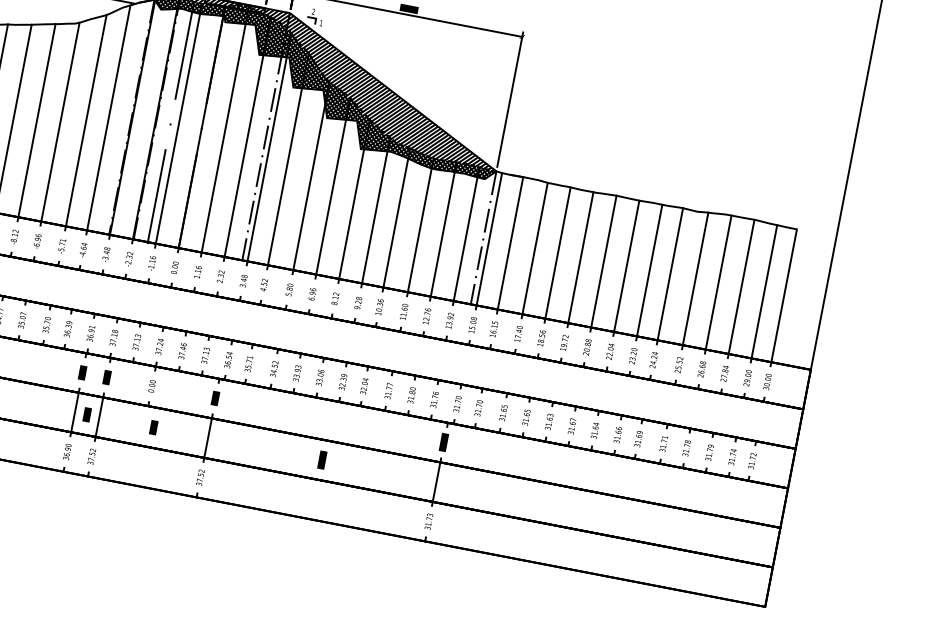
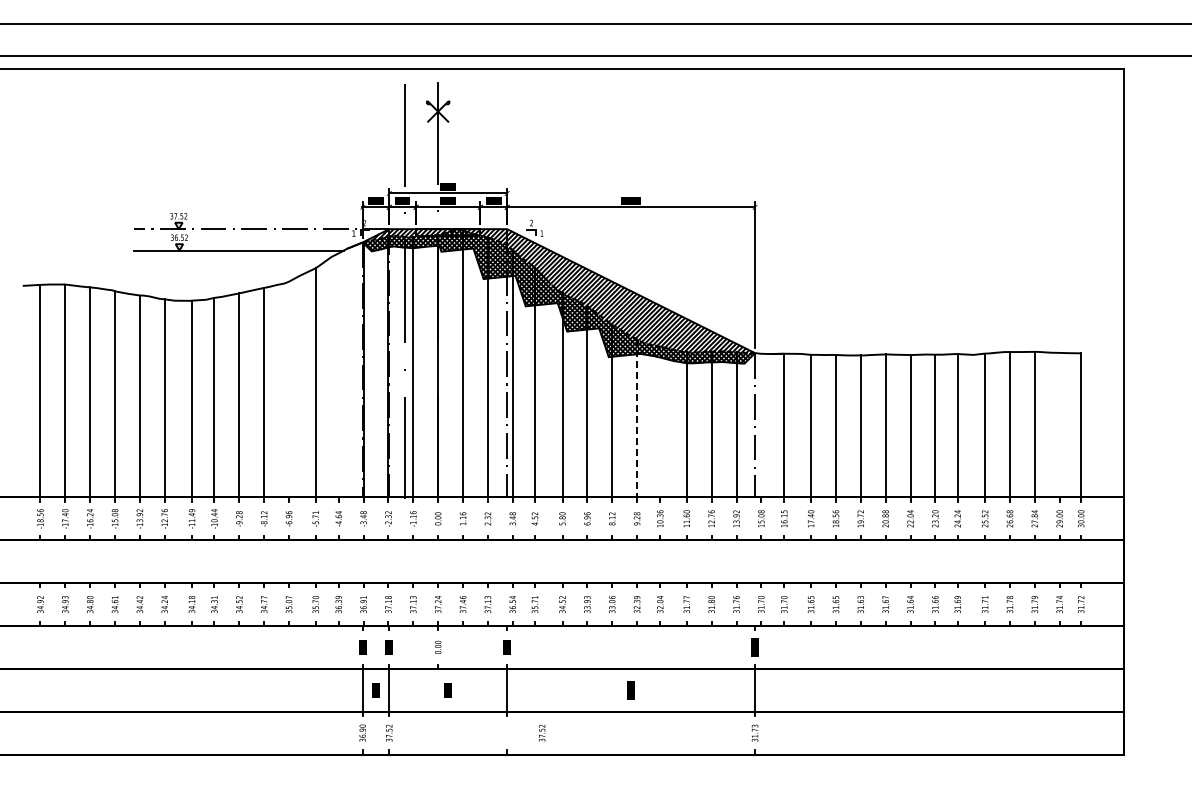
line: (108, 118) -> (338, 375), removed
line: (60, 122) -> (289, 389), removed
line: (376, 210) -> (637, 418), solid -> dashed
line: (397, 217) -> (660, 421), removed
line: (489, 239) -> (761, 425), removed
line: (764, 291) -> (1059, 424), removed
text: (199, 476) -> (541, 732), moved

